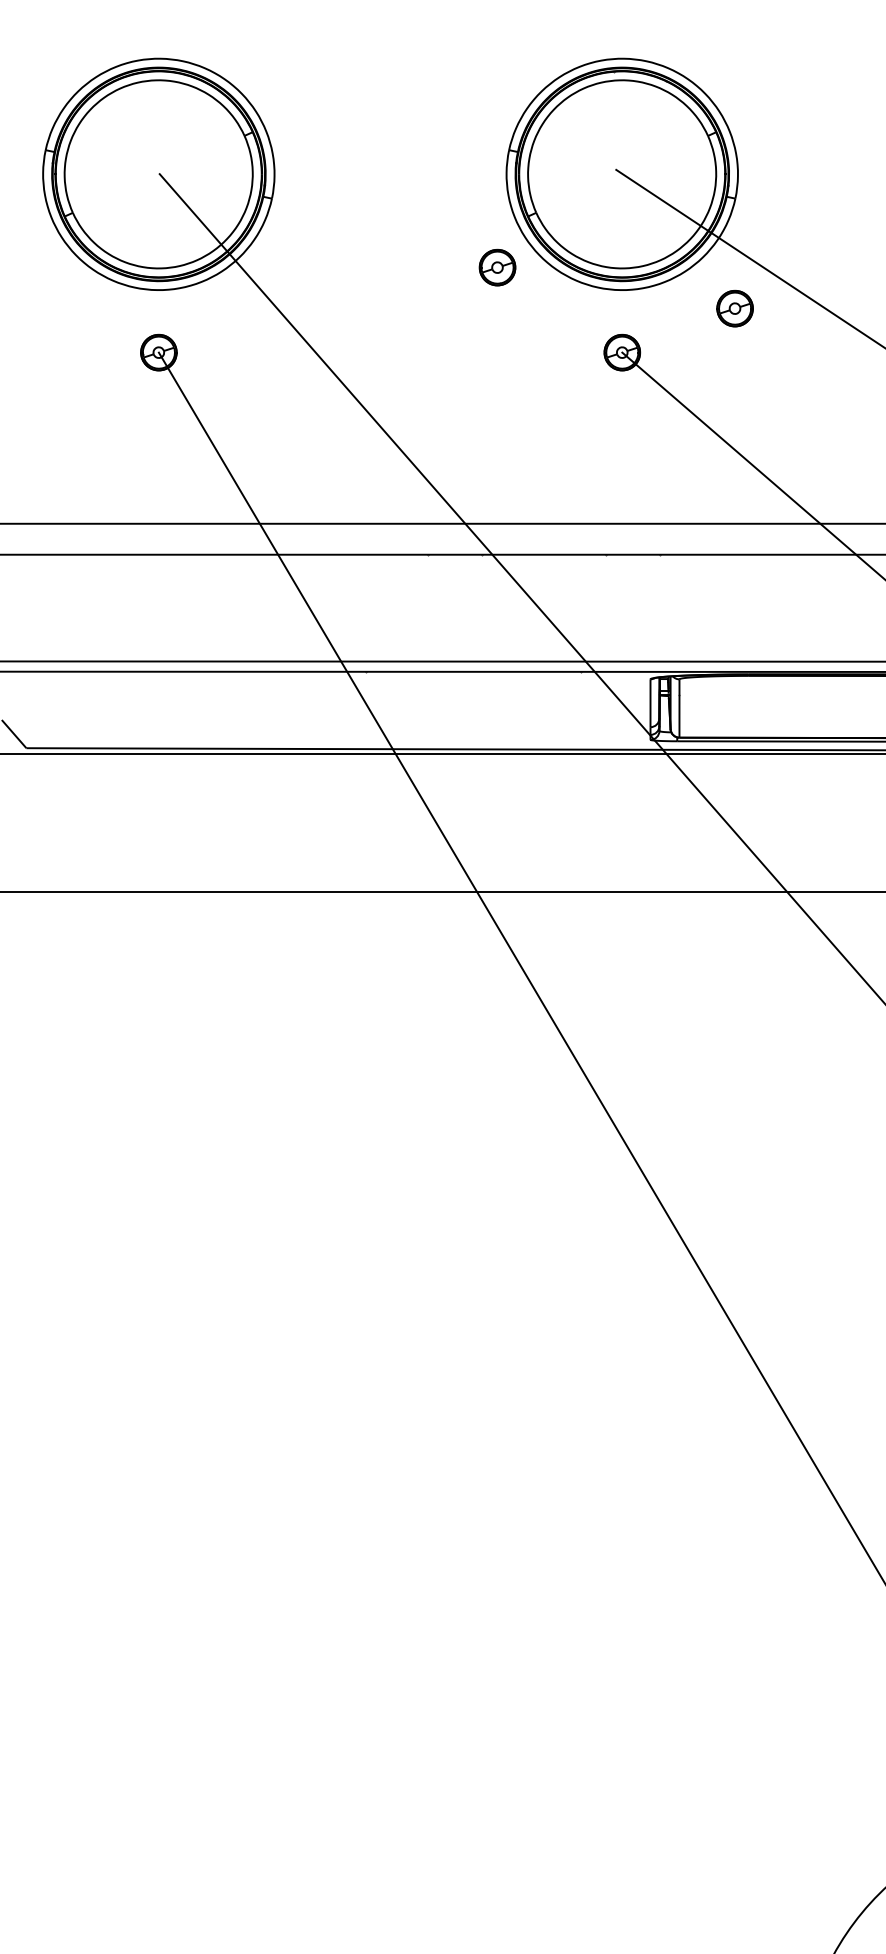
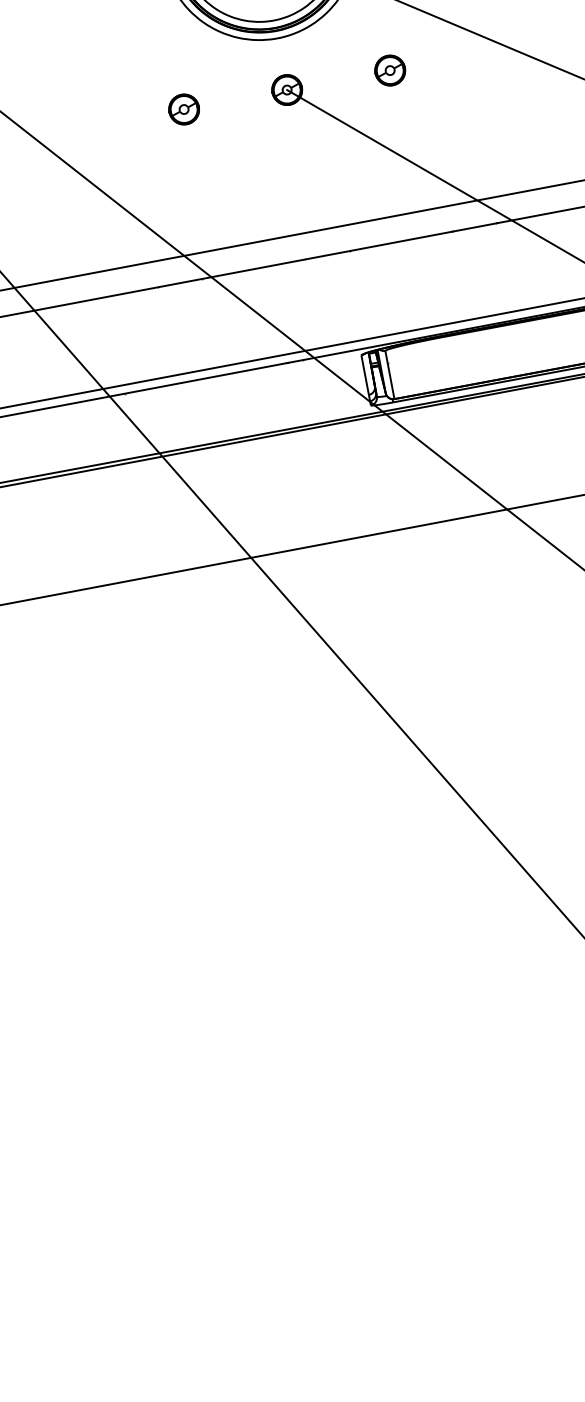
part: (497, 267) -> (184, 109), moved
part: (734, 308) -> (389, 70), moved

